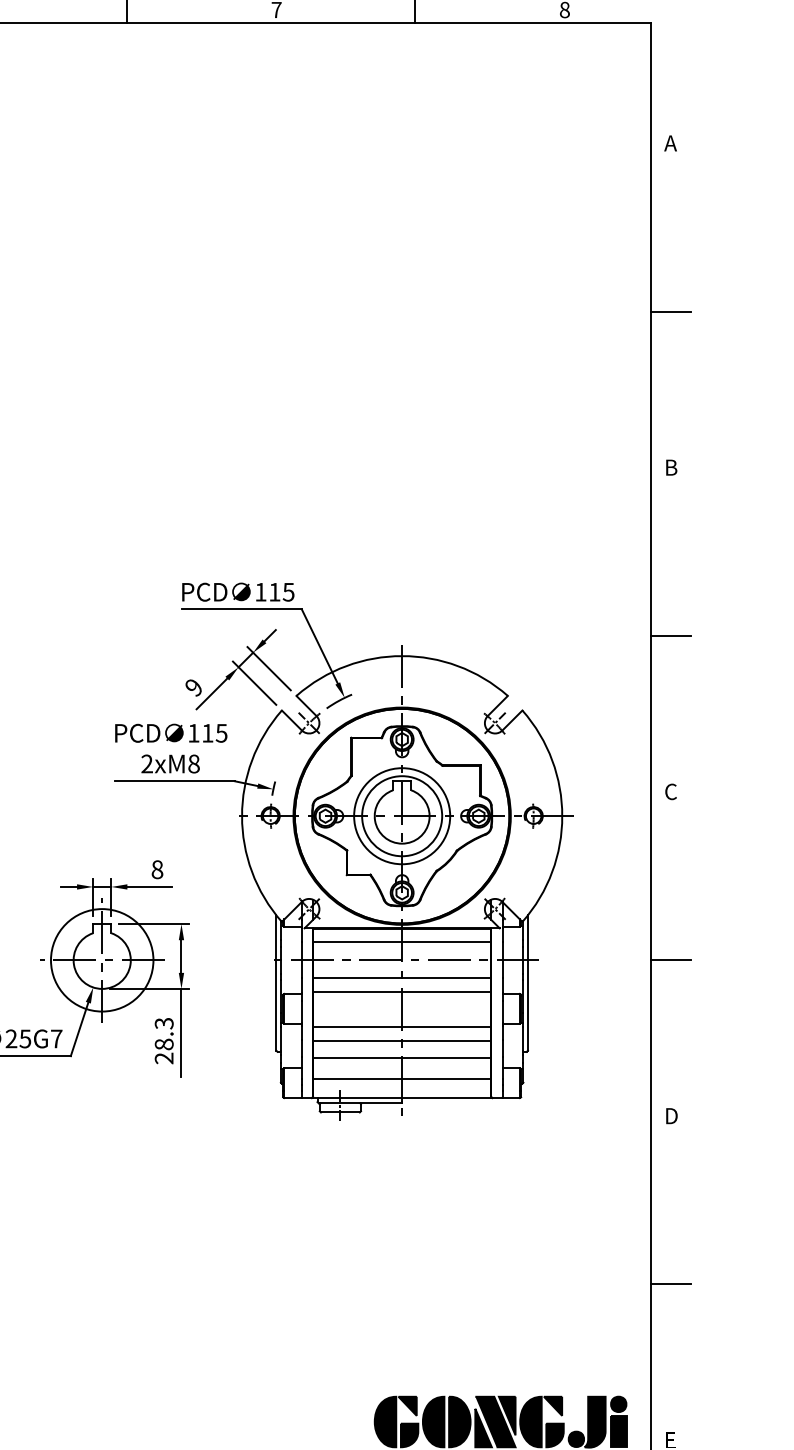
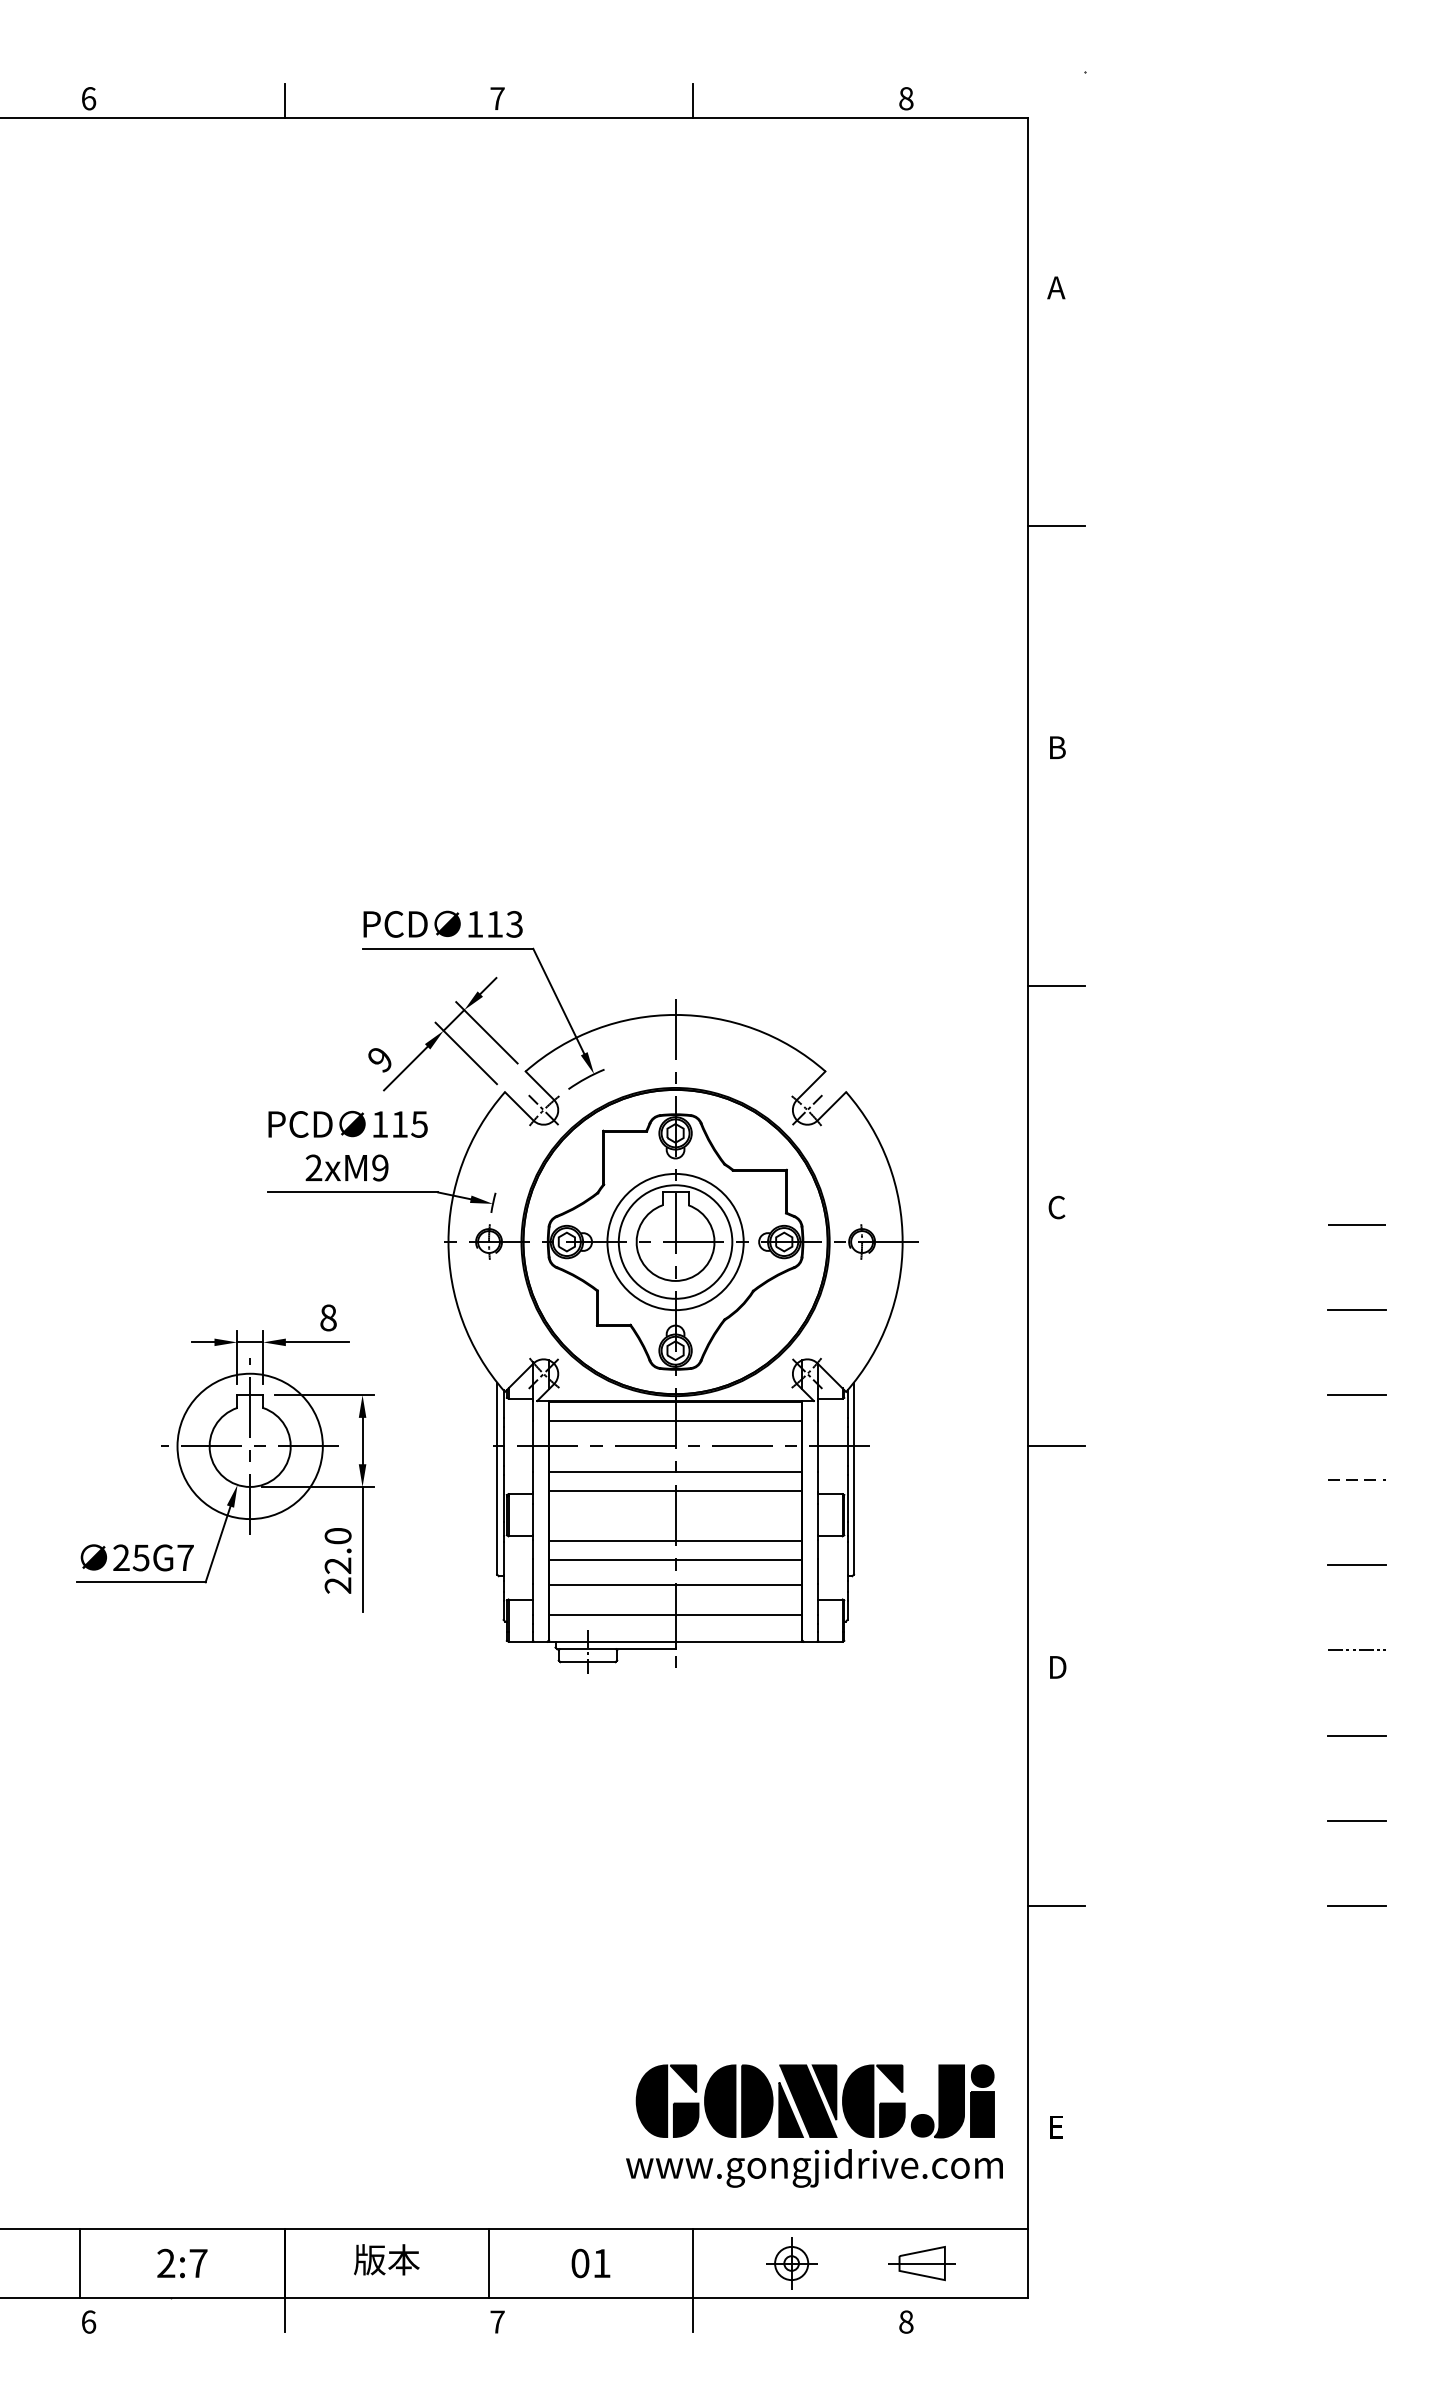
text: (288, 592) -> (514, 924), 115 -> 113
text: (194, 763) -> (380, 1167), 2xM8 -> 2xM9
text: (163, 1034) -> (337, 1551), 28.3 -> 22.0

